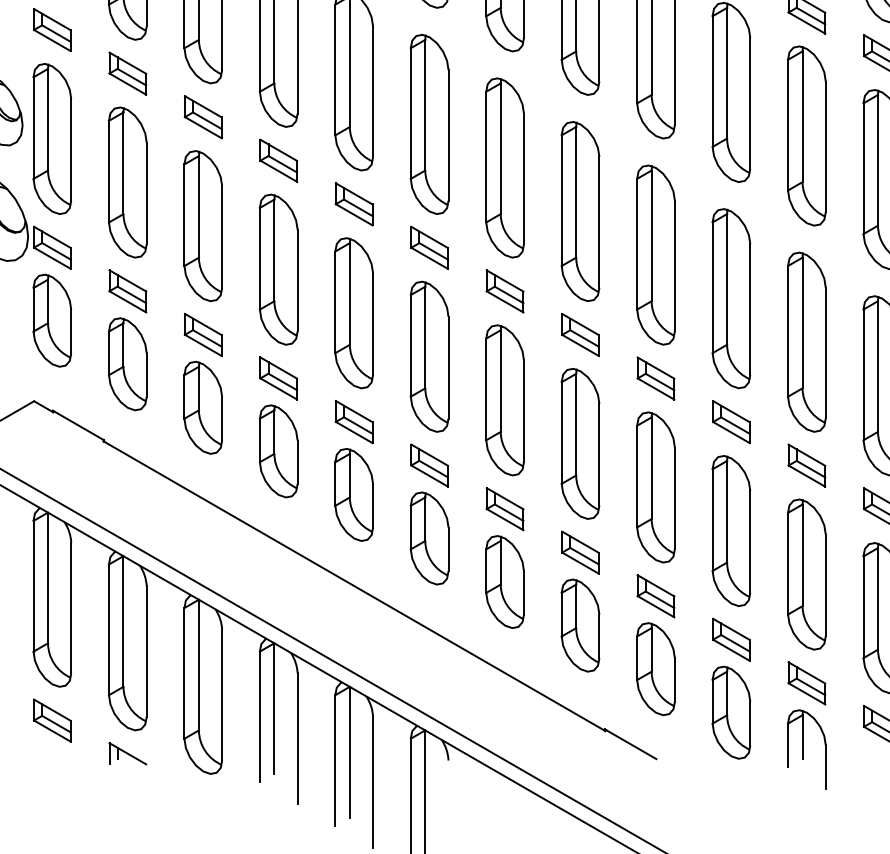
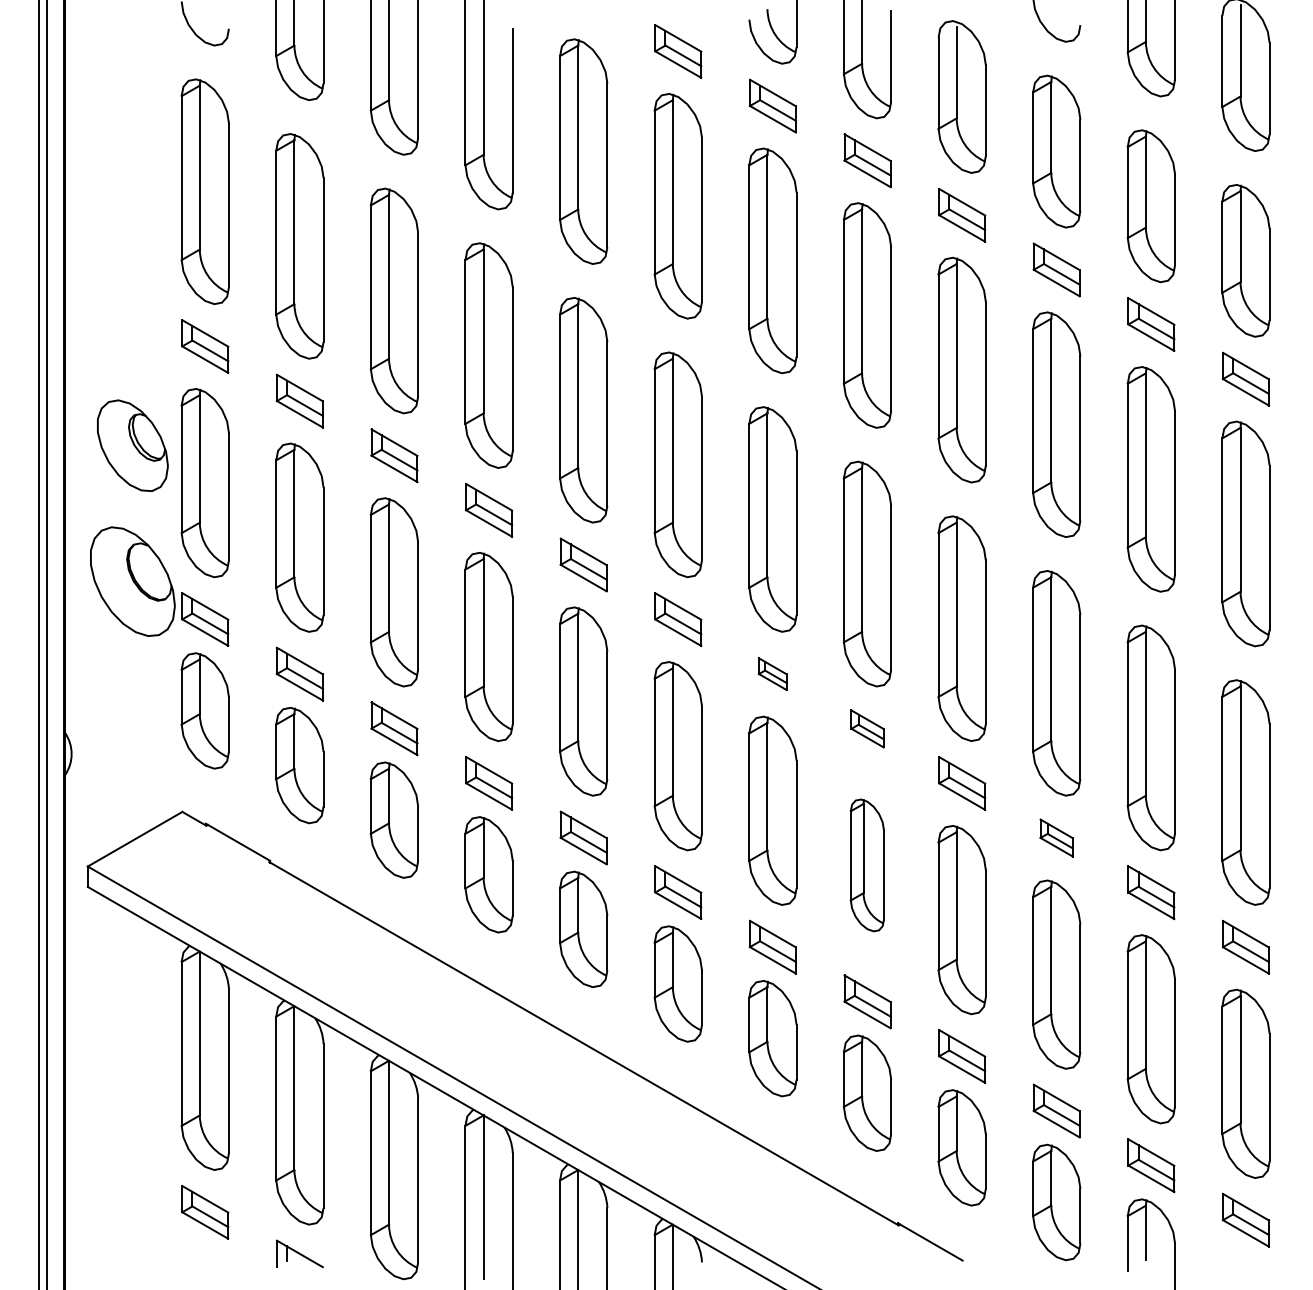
part: (504, 290) -> (772, 673), size x0.6
part: (580, 334) -> (867, 728), size x0.7
part: (731, 421) -> (1056, 837), size x0.7
part: (579, 443) -> (866, 865), size x0.7

